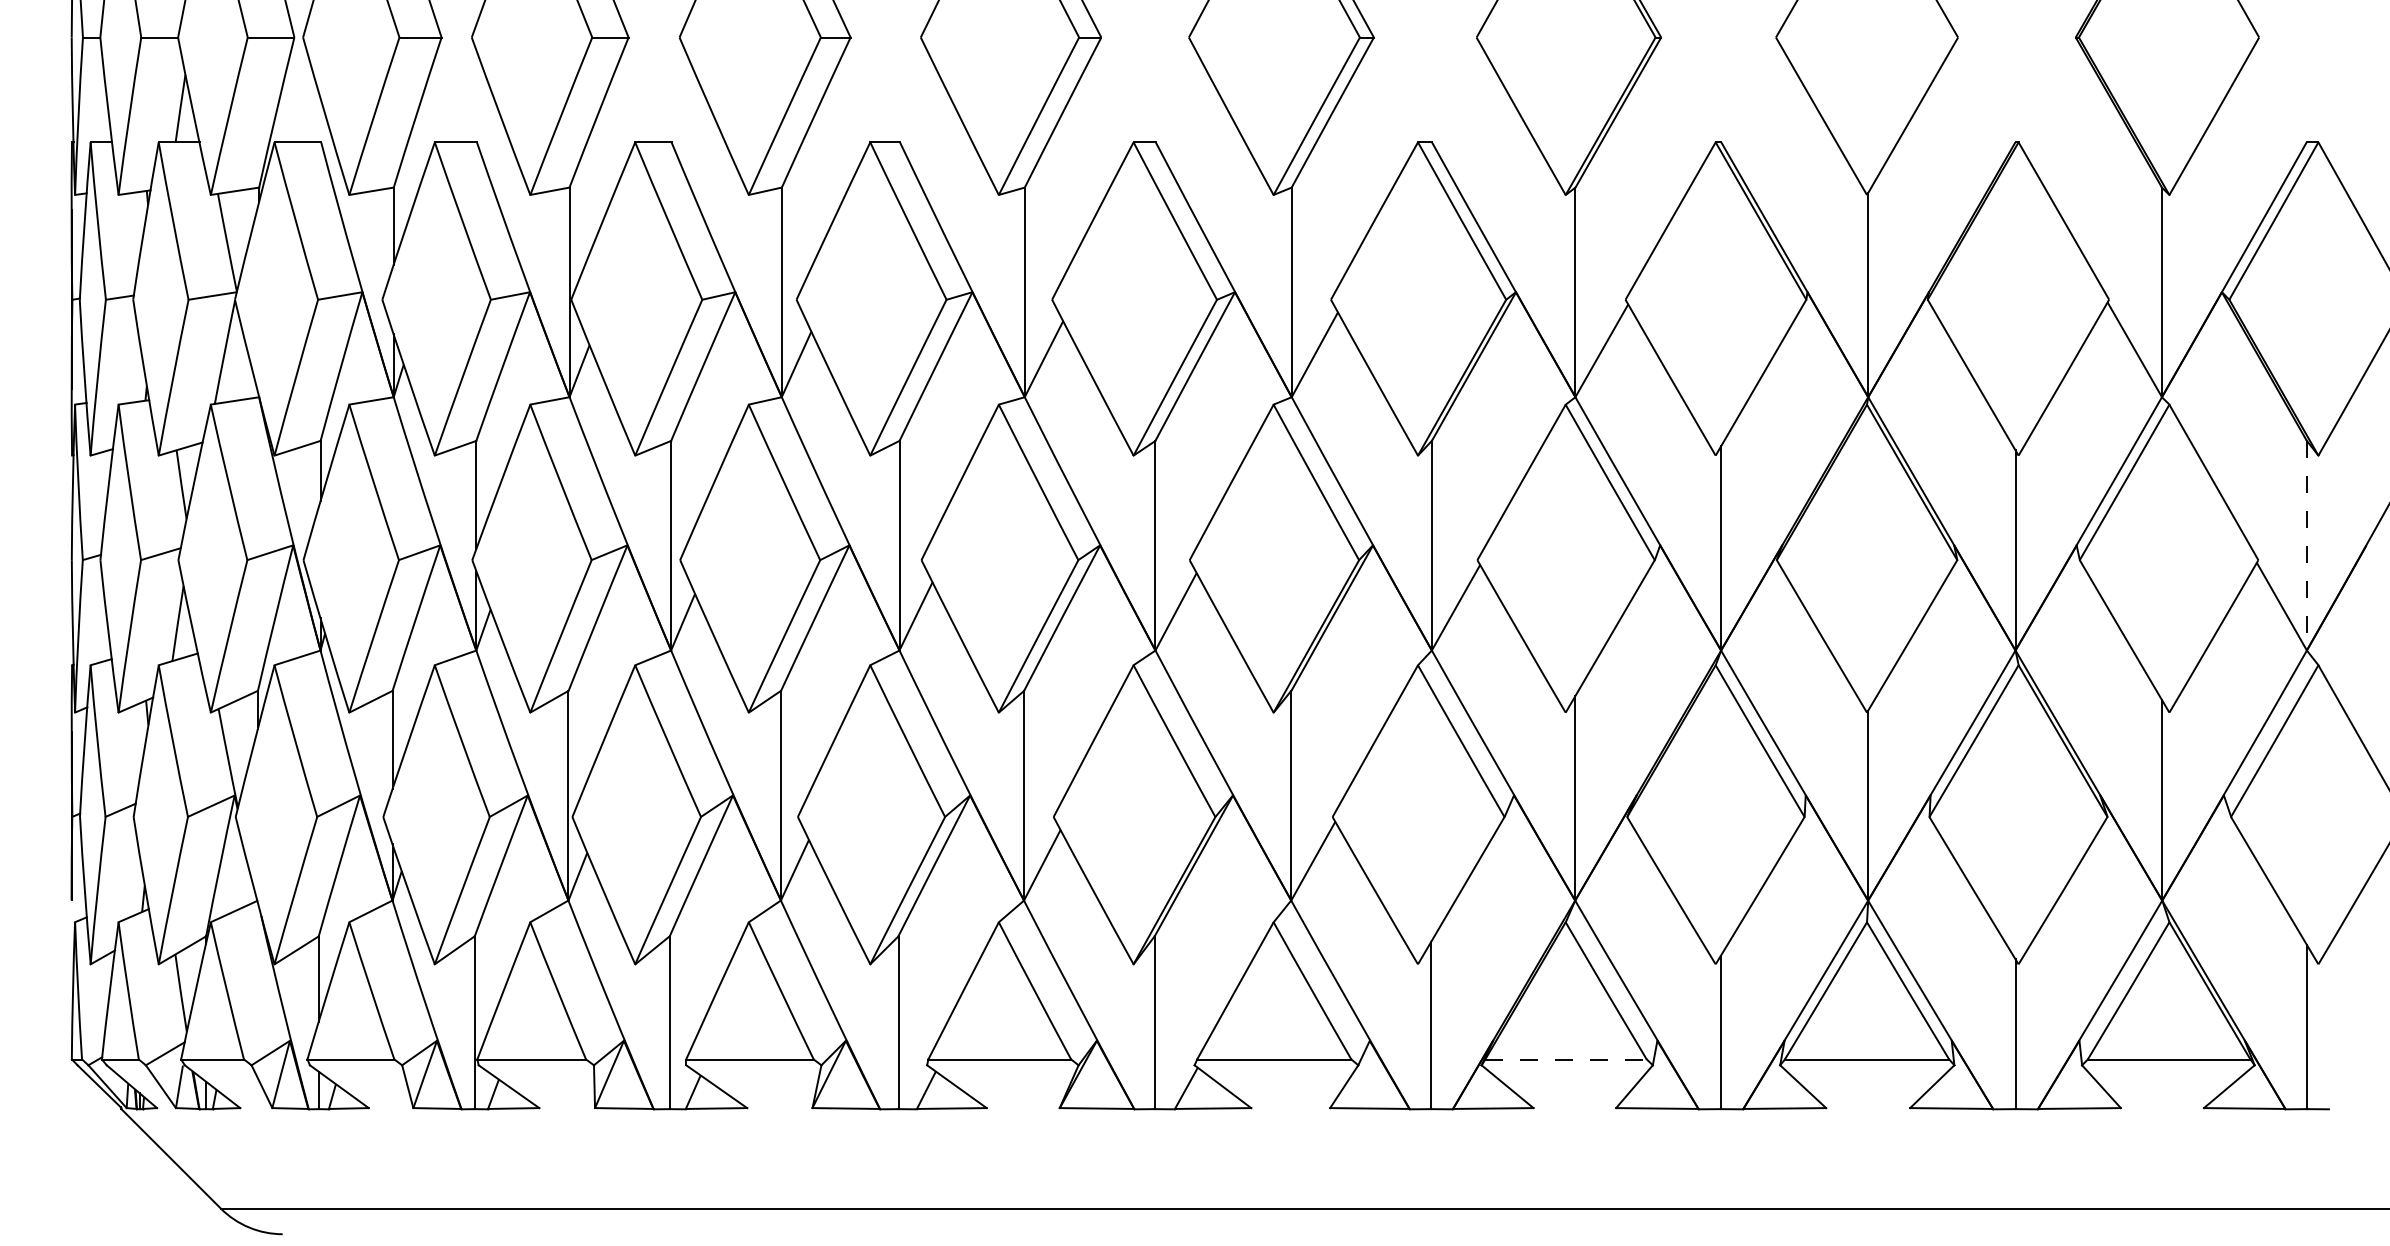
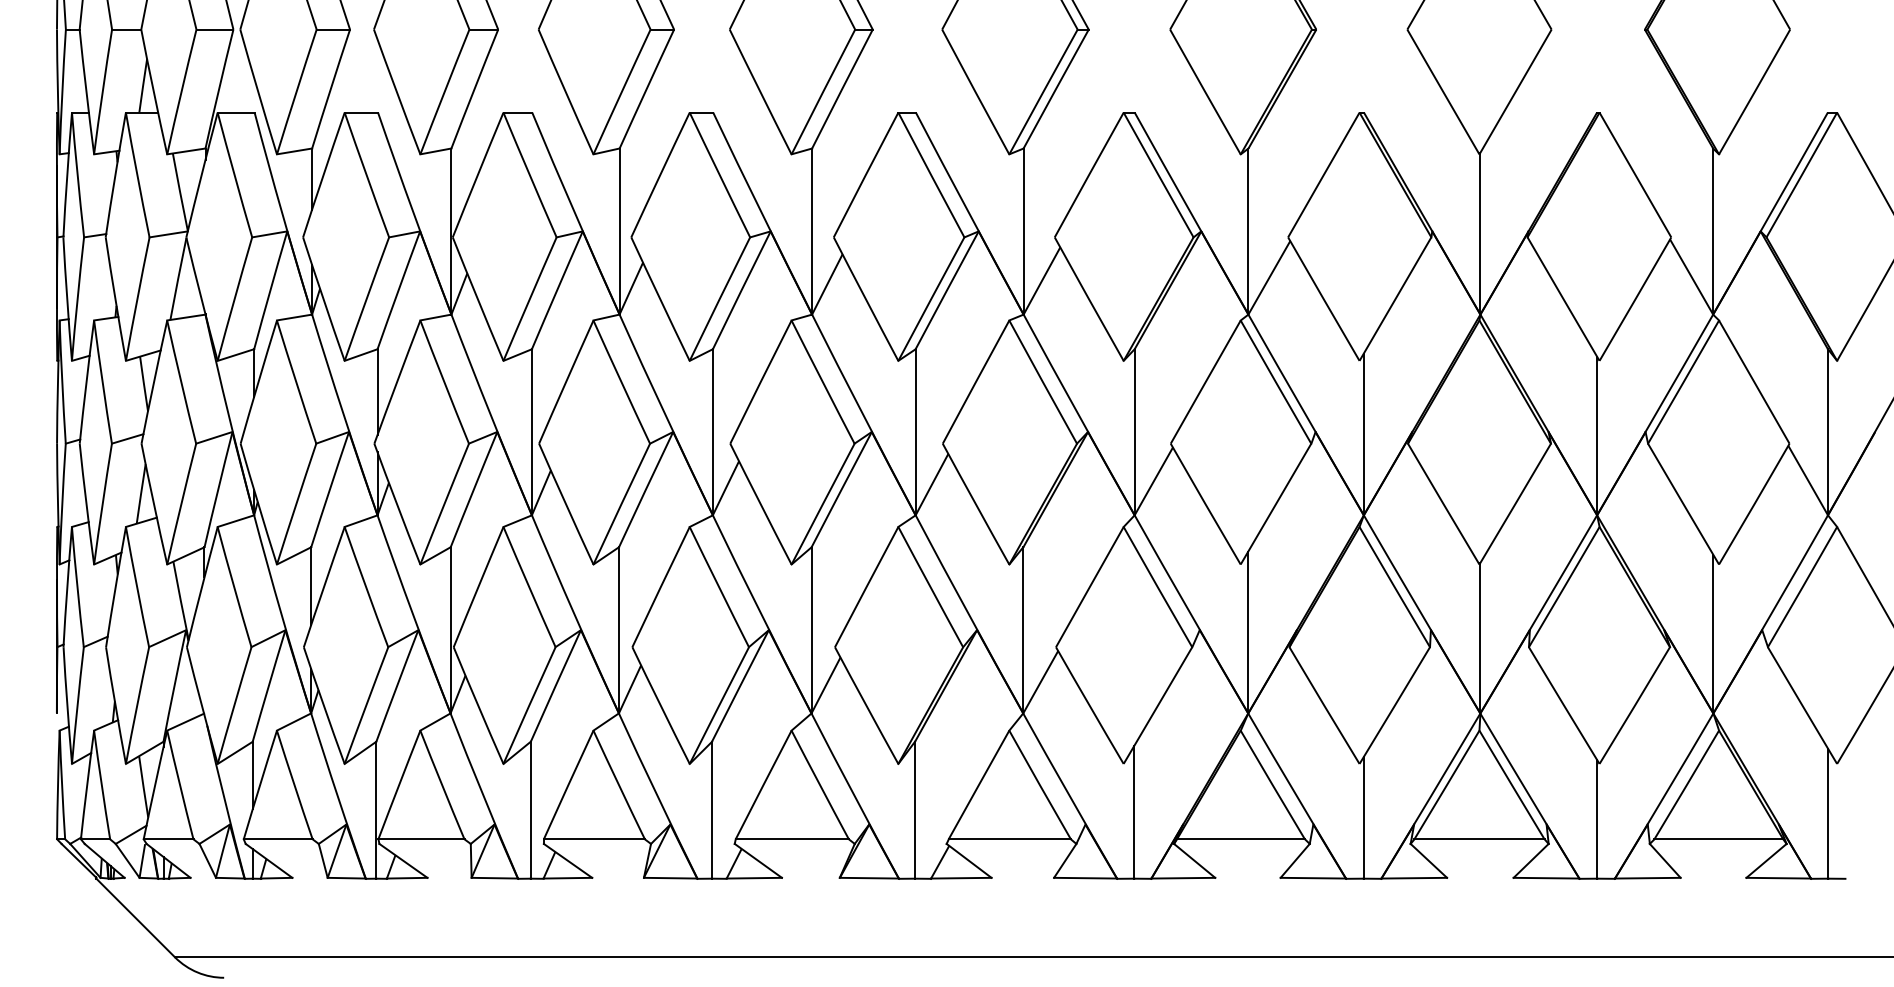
line: (2307, 546) -> (1828, 432), dashed -> solid
line: (1566, 1059) -> (1241, 839), dashed -> solid

